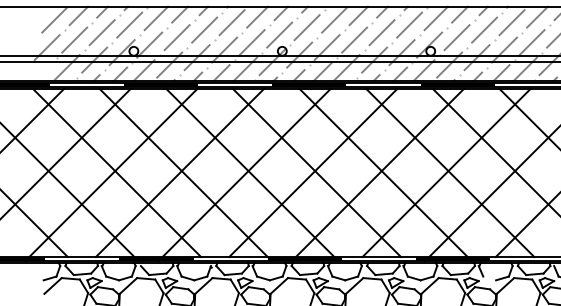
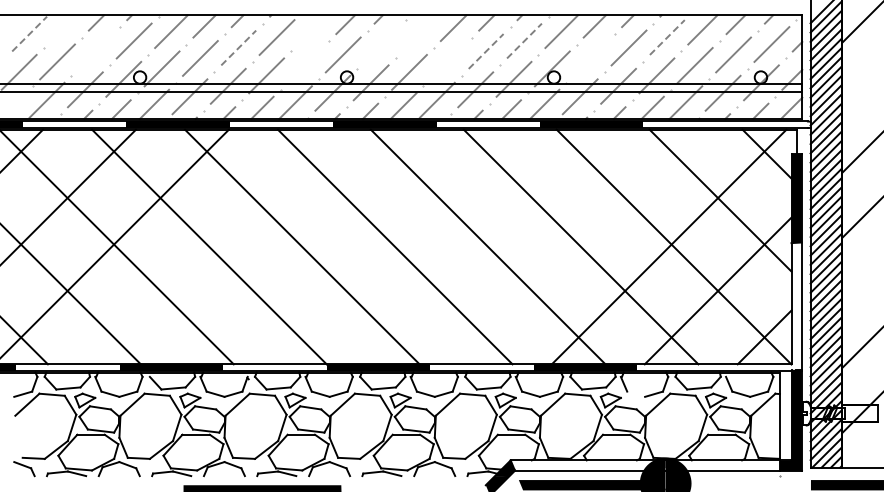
line: (78, 16) -> (63, 28), removed
line: (257, 16) -> (312, 29), removed
line: (334, 19) -> (419, 33), removed
line: (54, 20) -> (29, 34), solid -> dashed
line: (512, 22) -> (667, 37), solid -> dashed
line: (409, 25) -> (524, 41), solid -> dashed
line: (307, 27) -> (381, 44), removed
line: (204, 30) -> (238, 48), solid -> dashed
line: (101, 32) -> (95, 51), removed
line: (382, 32) -> (486, 51), solid -> dashed
line: (456, 37) -> (590, 58), removed
line: (354, 39) -> (447, 61), removed
line: (251, 42) -> (304, 65), removed
line: (180, 172) -> (204, 246), removed
line: (313, 172) -> (390, 246), removed
line: (446, 172) -> (575, 246), removed
line: (244, 174) -> (294, 249), removed
line: (378, 174) -> (480, 249), removed

